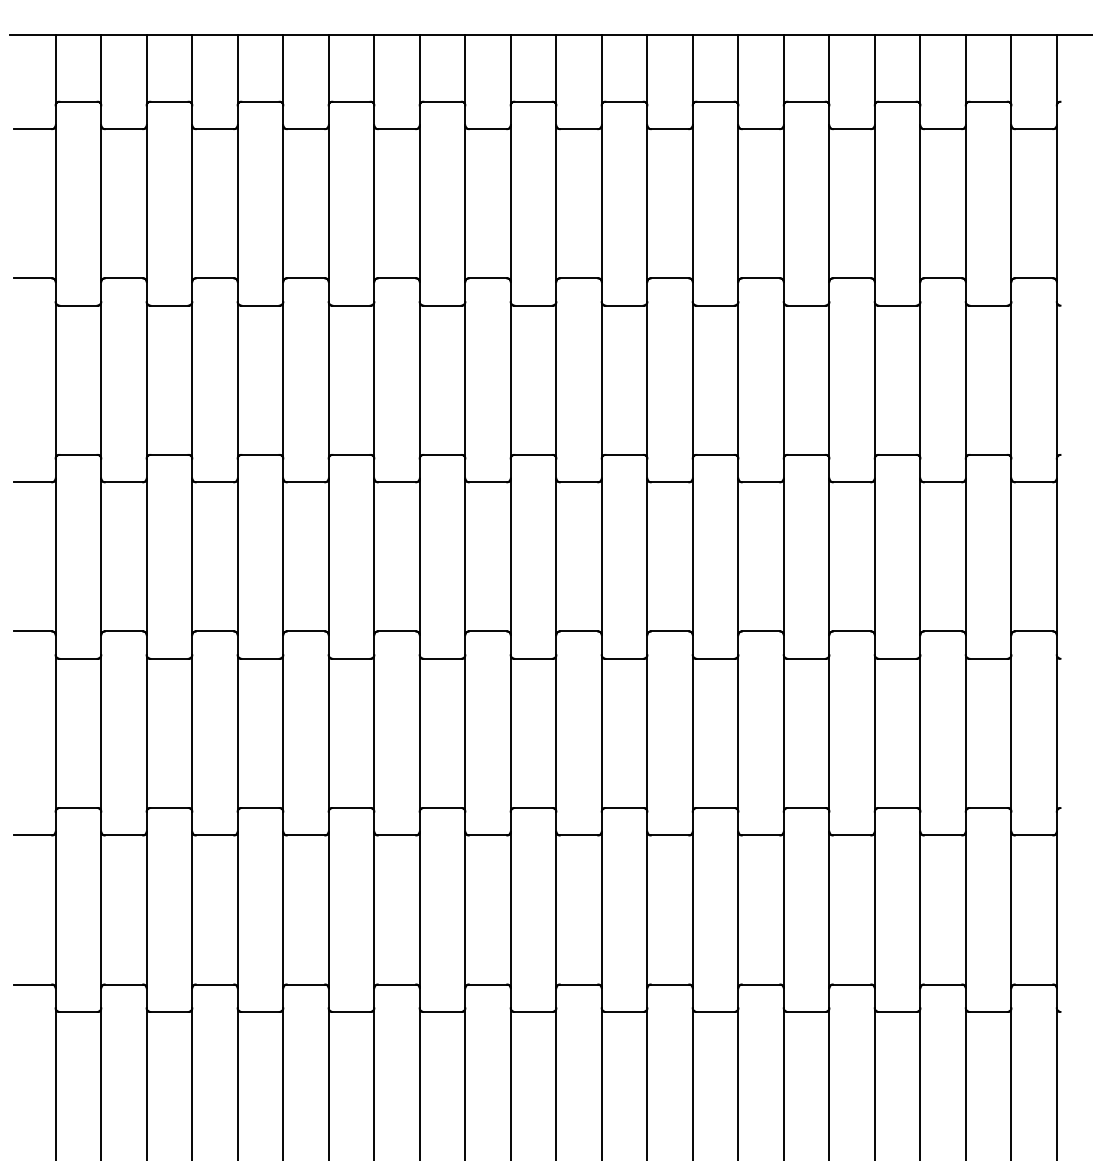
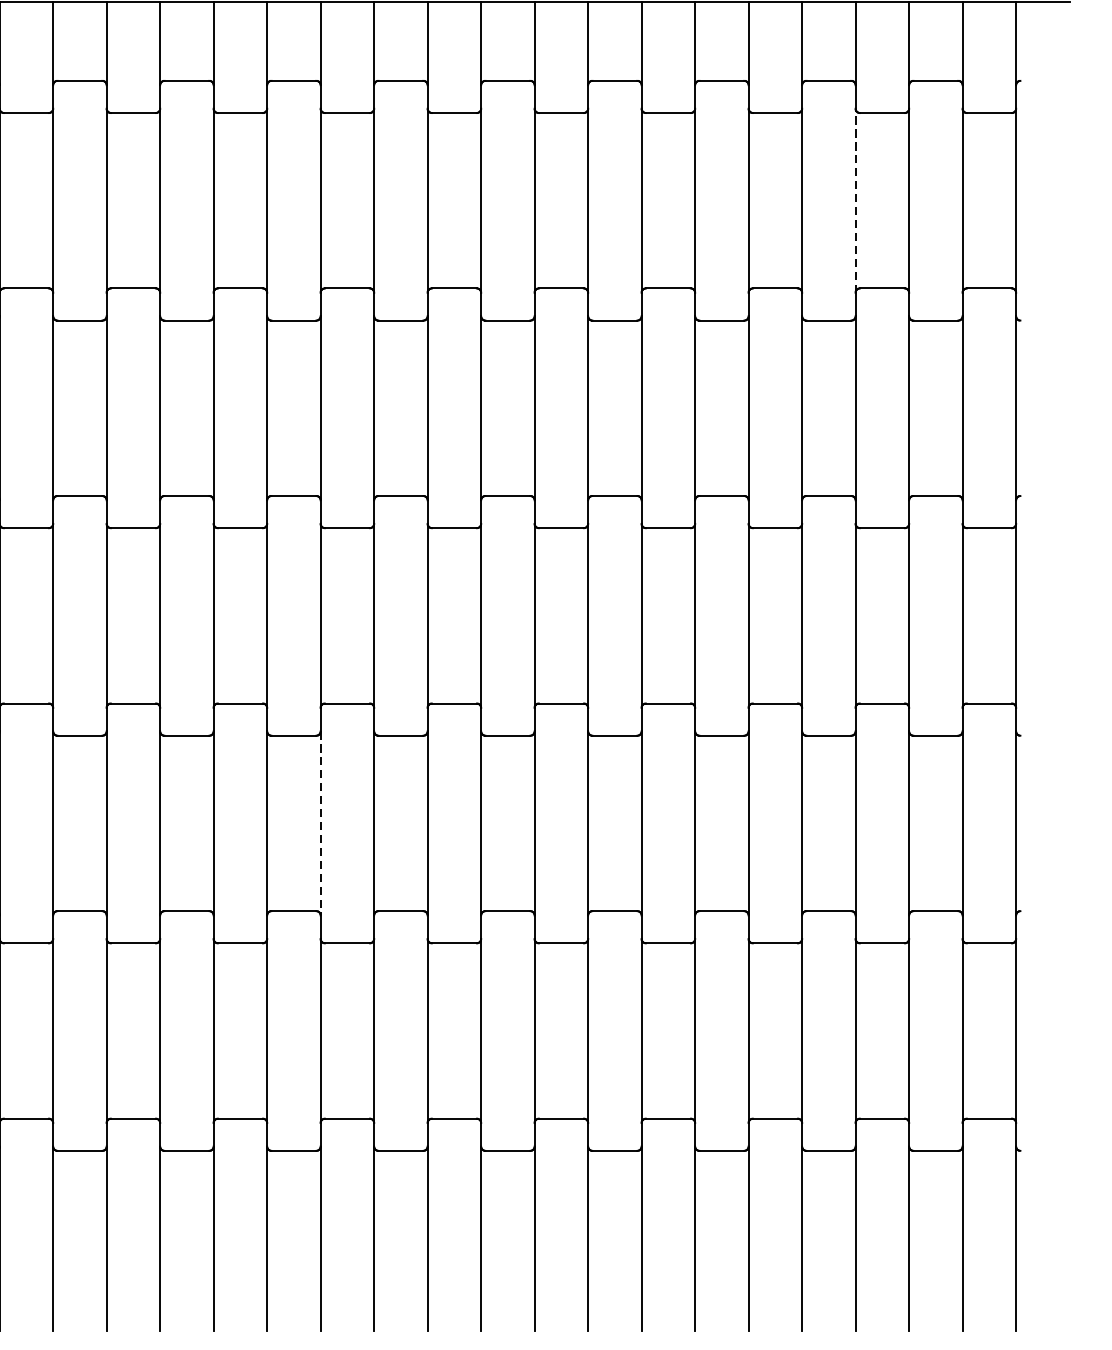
line: (920, 203) -> (855, 200), solid -> dashed
line: (465, 733) -> (320, 823), solid -> dashed

